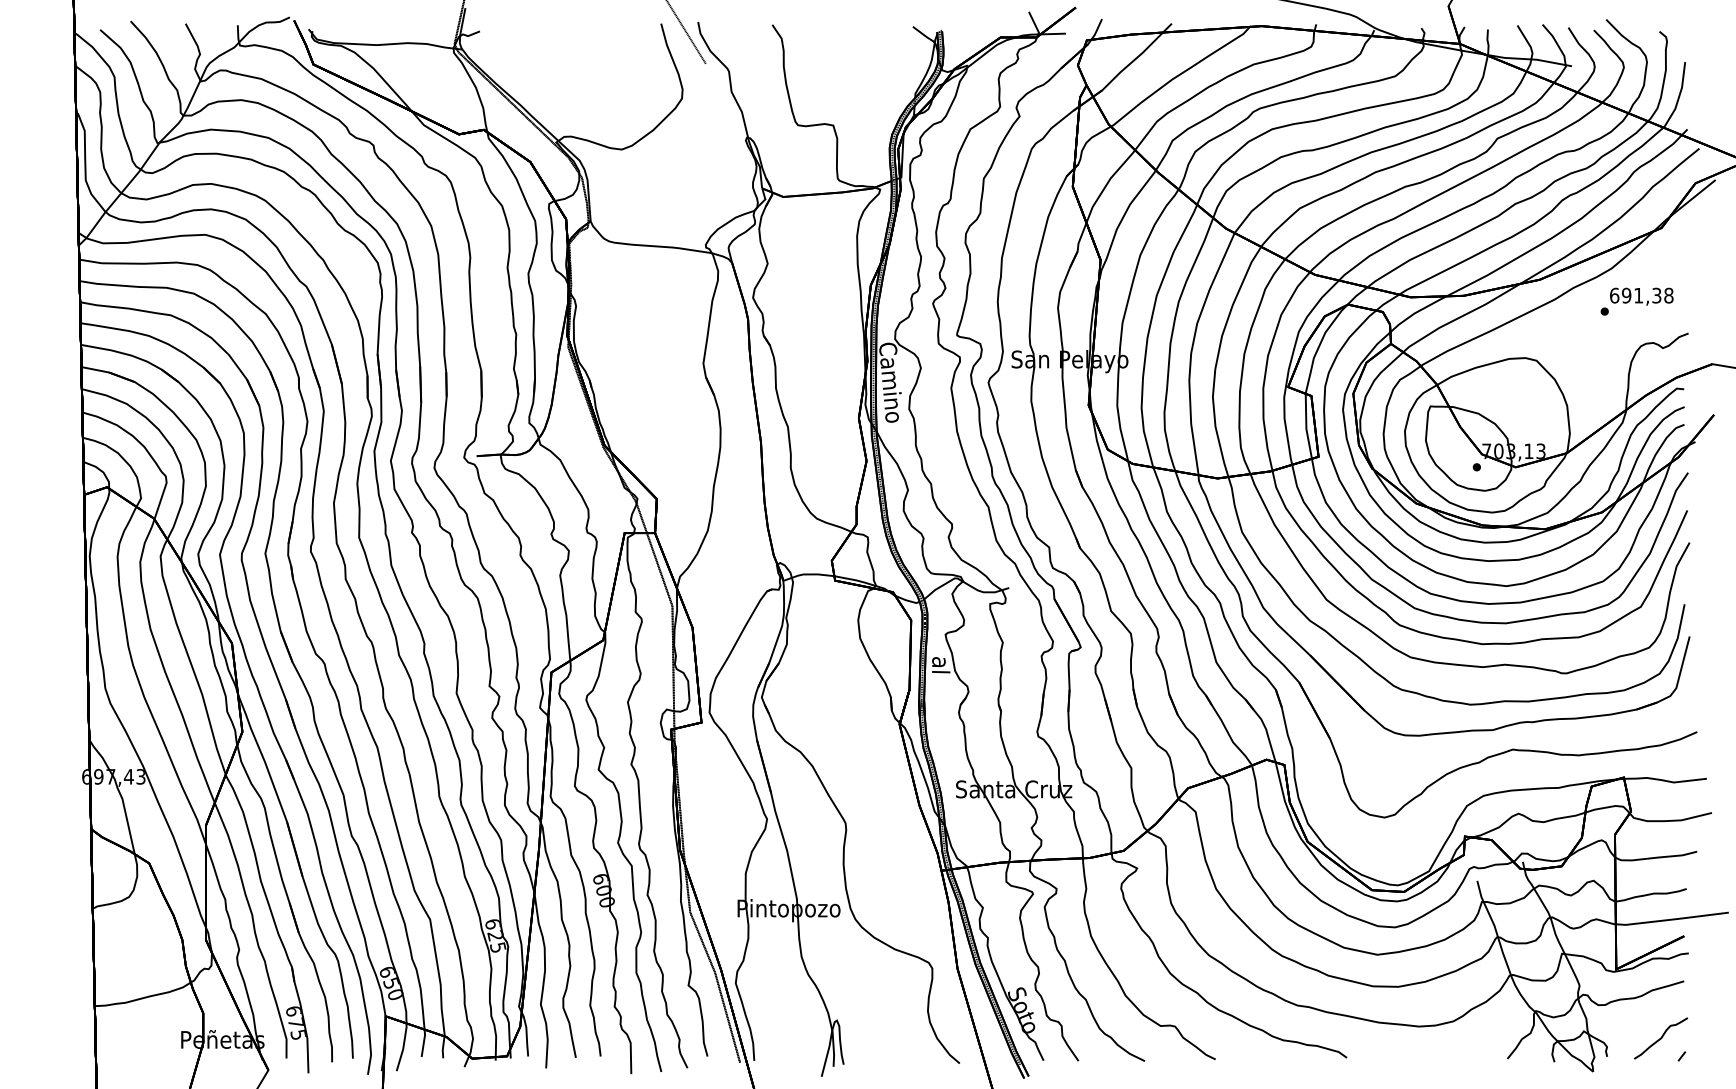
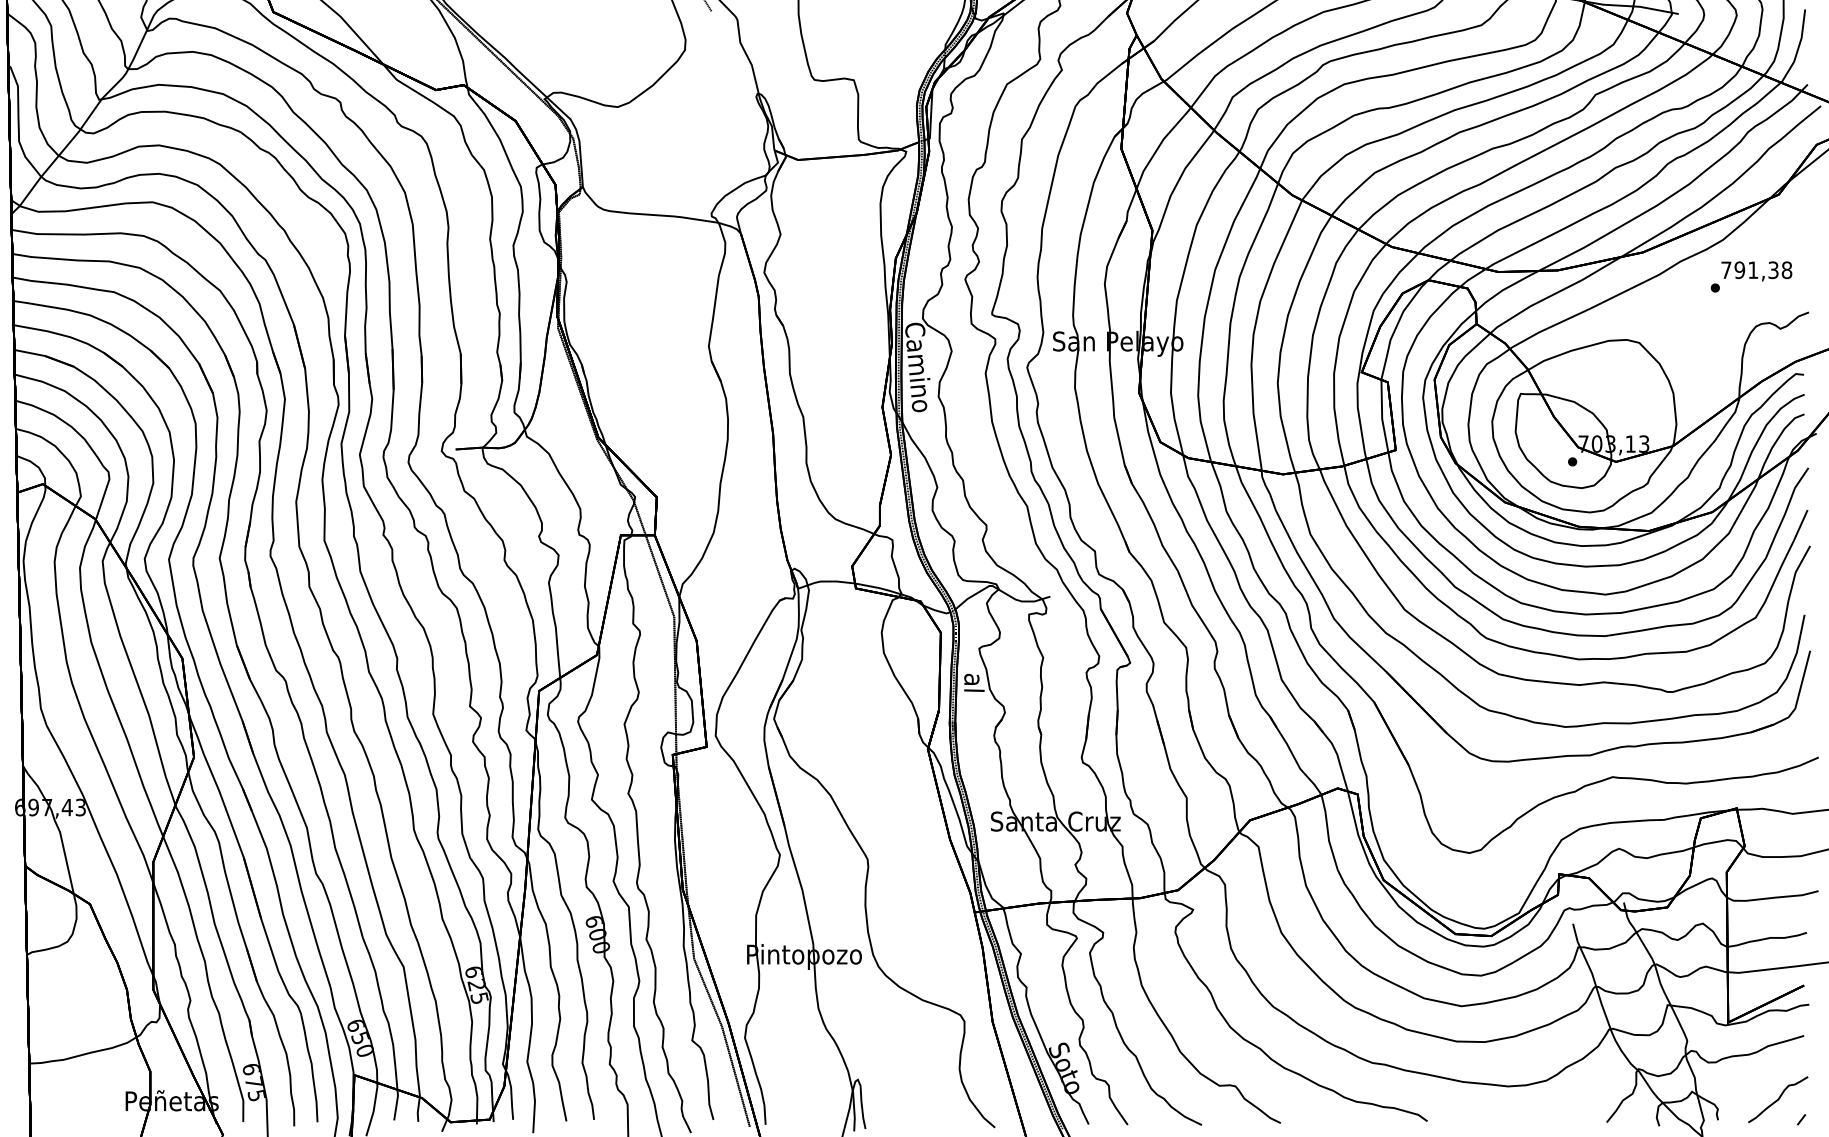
text: (1614, 295) -> (1726, 270), 691,38 -> 791,38

